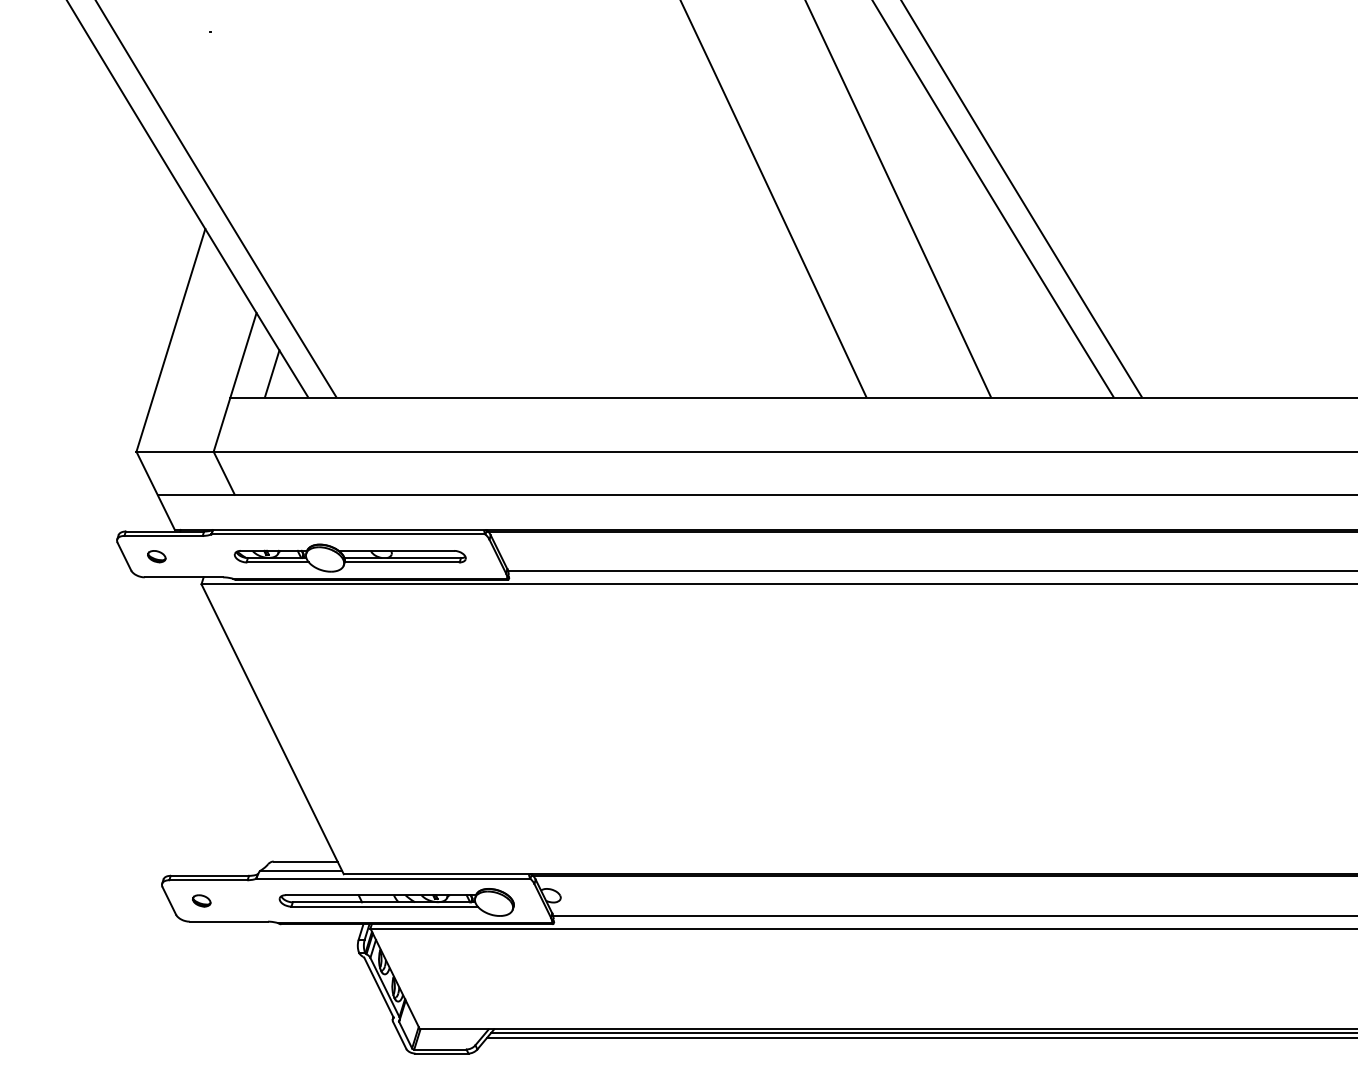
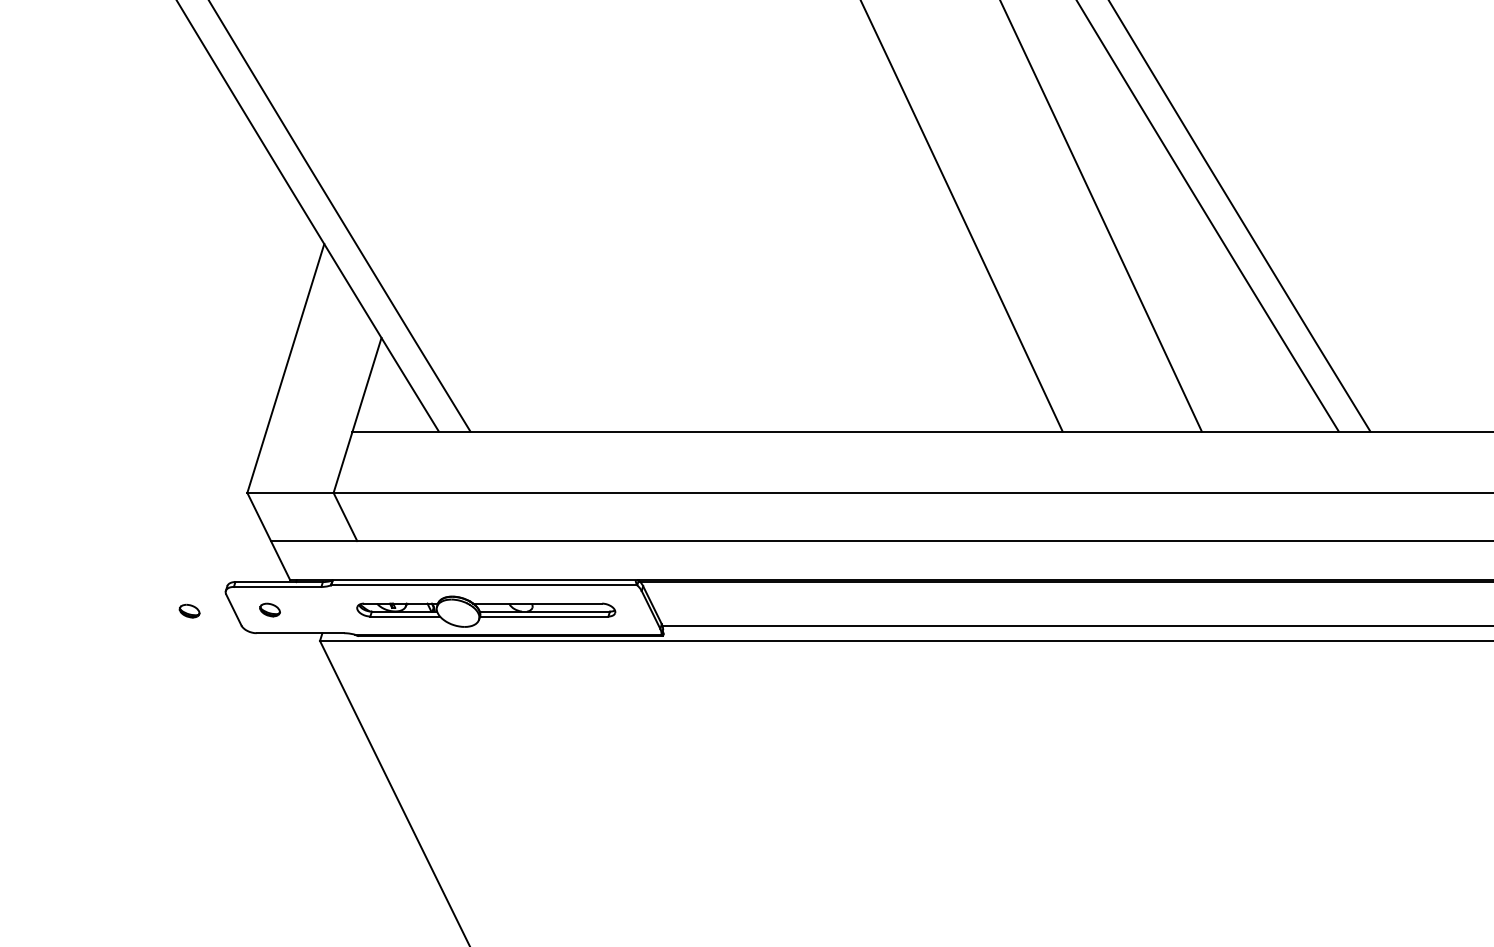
line: (271, 373) -> (398, 405), removed
part: (84, 557) -> (189, 611), added

